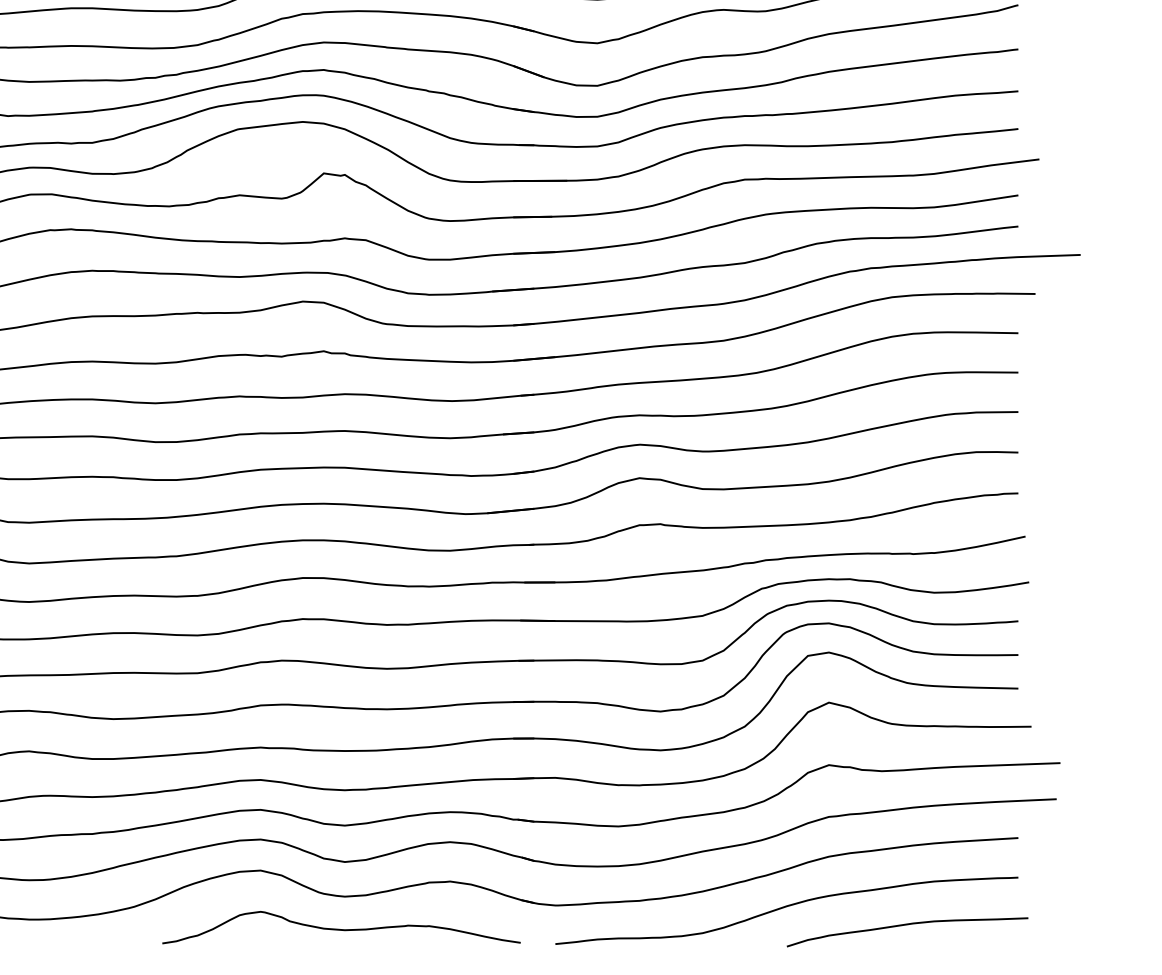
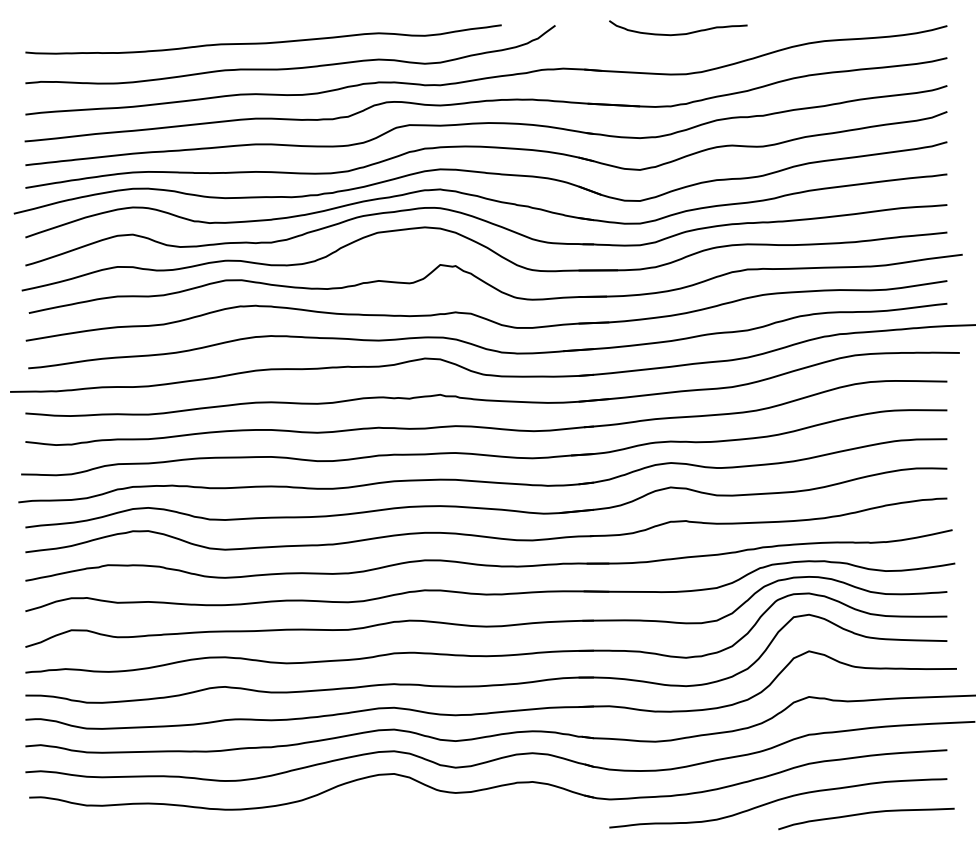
curve: (340, 928) -> (452, 816), removed

